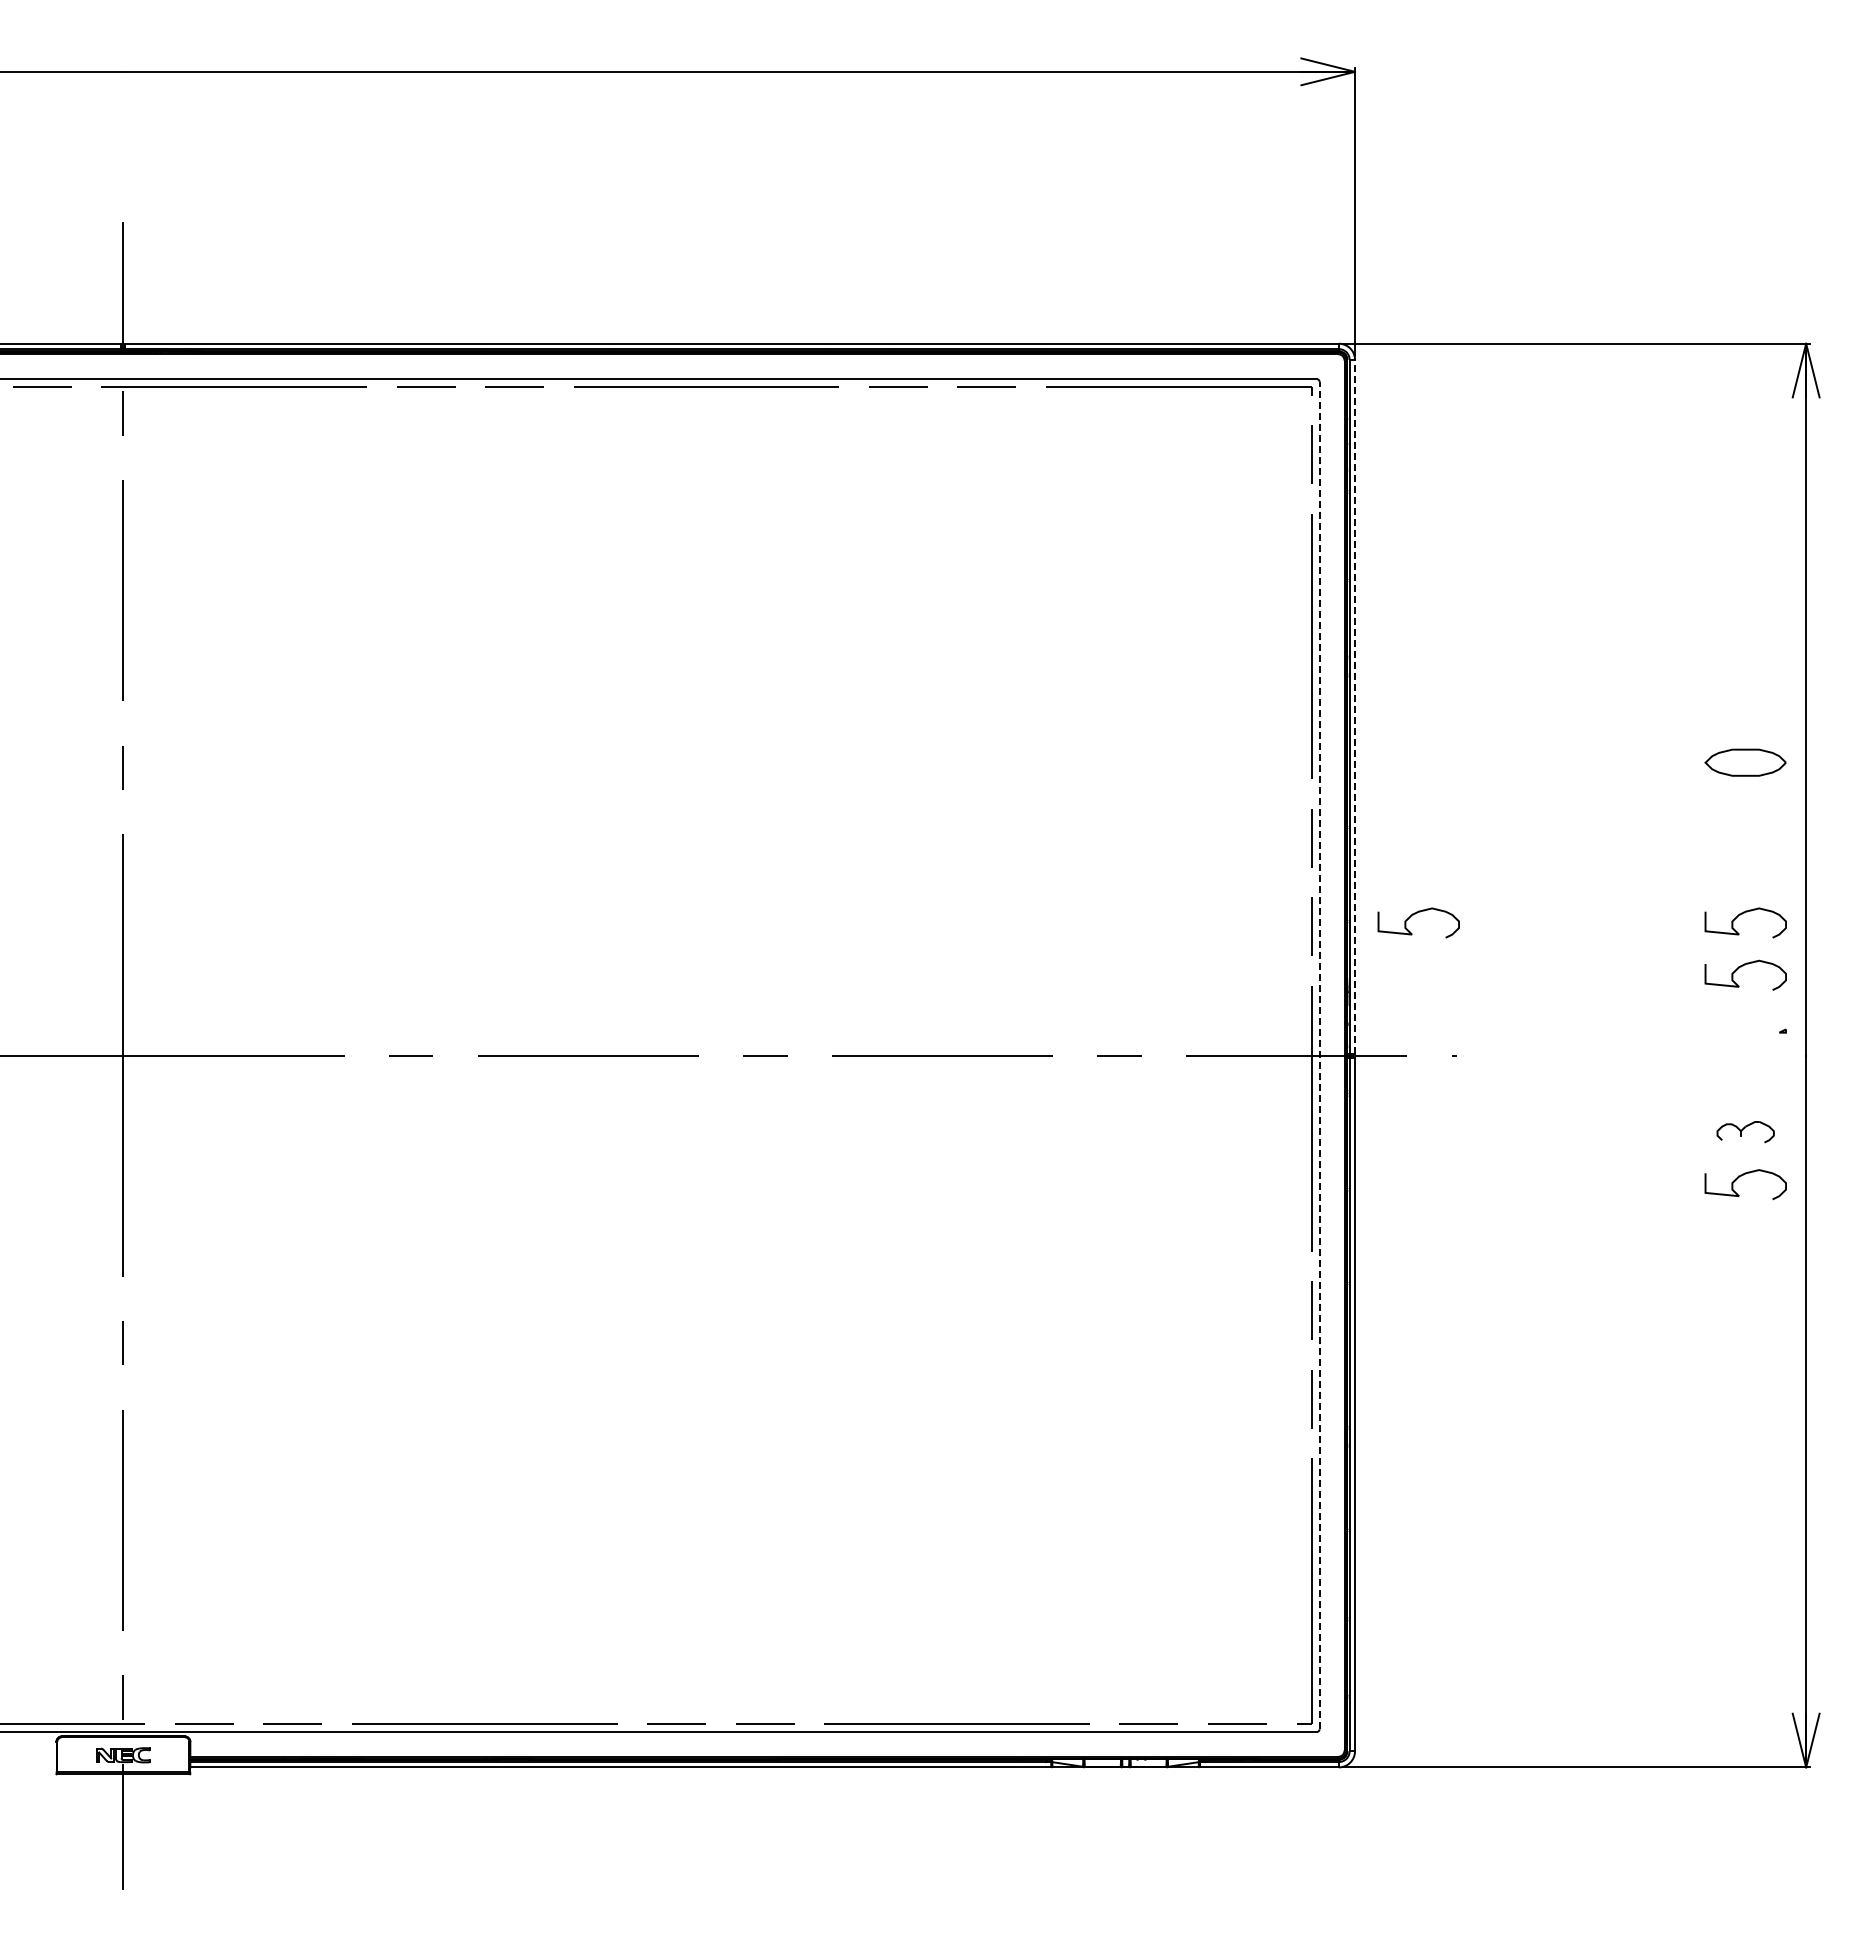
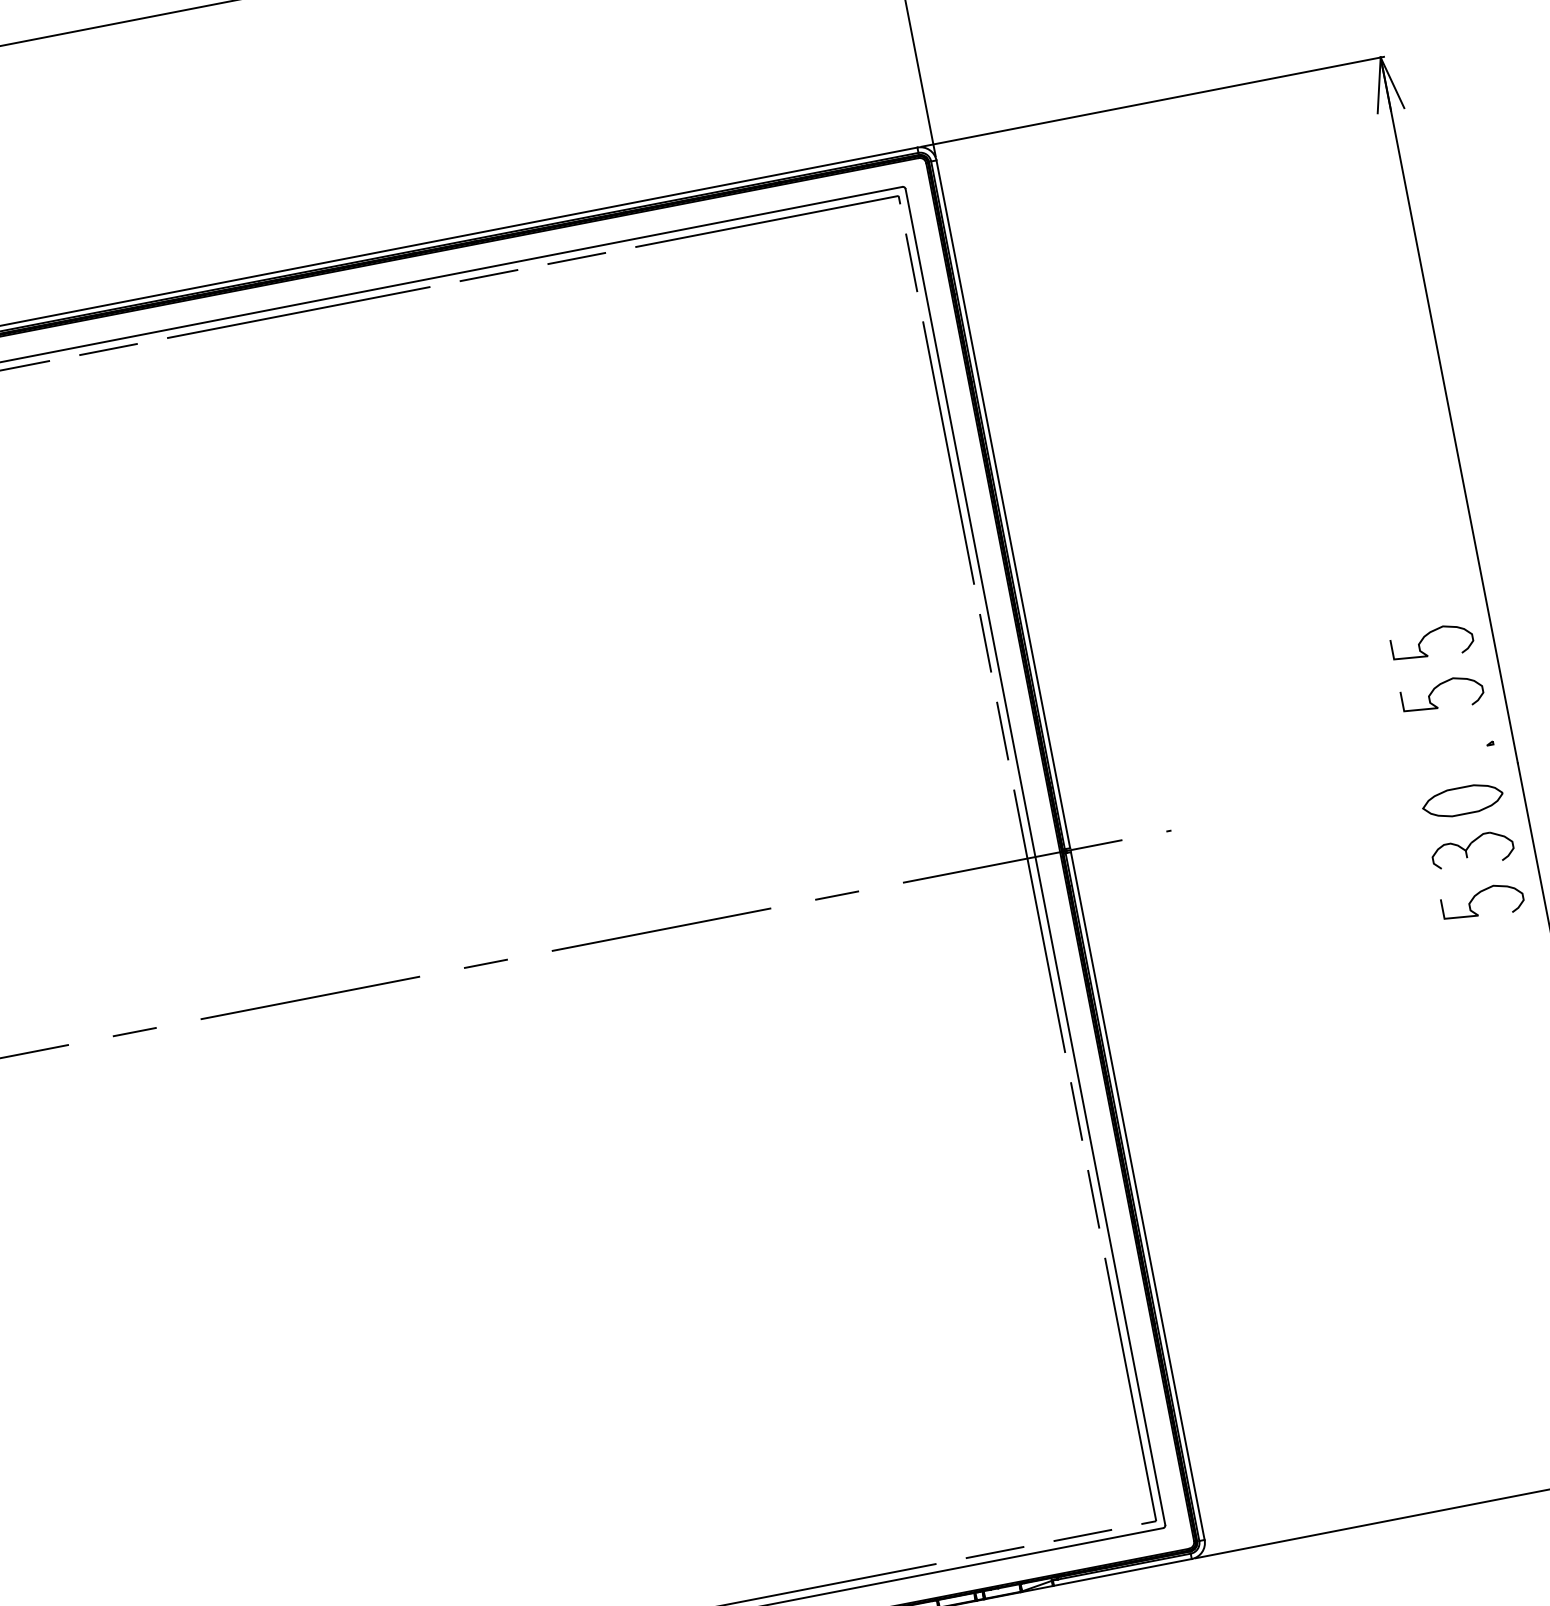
line: (1355, 706) -> (1003, 504), dashed -> solid
part: (1745, 762) -> (1462, 800), moved
curve: (1415, 914) -> (1103, 698), removed
line: (1319, 1055) -> (1035, 856), dashed -> solid
part: (1745, 1131) -> (1472, 850), size x1.43

